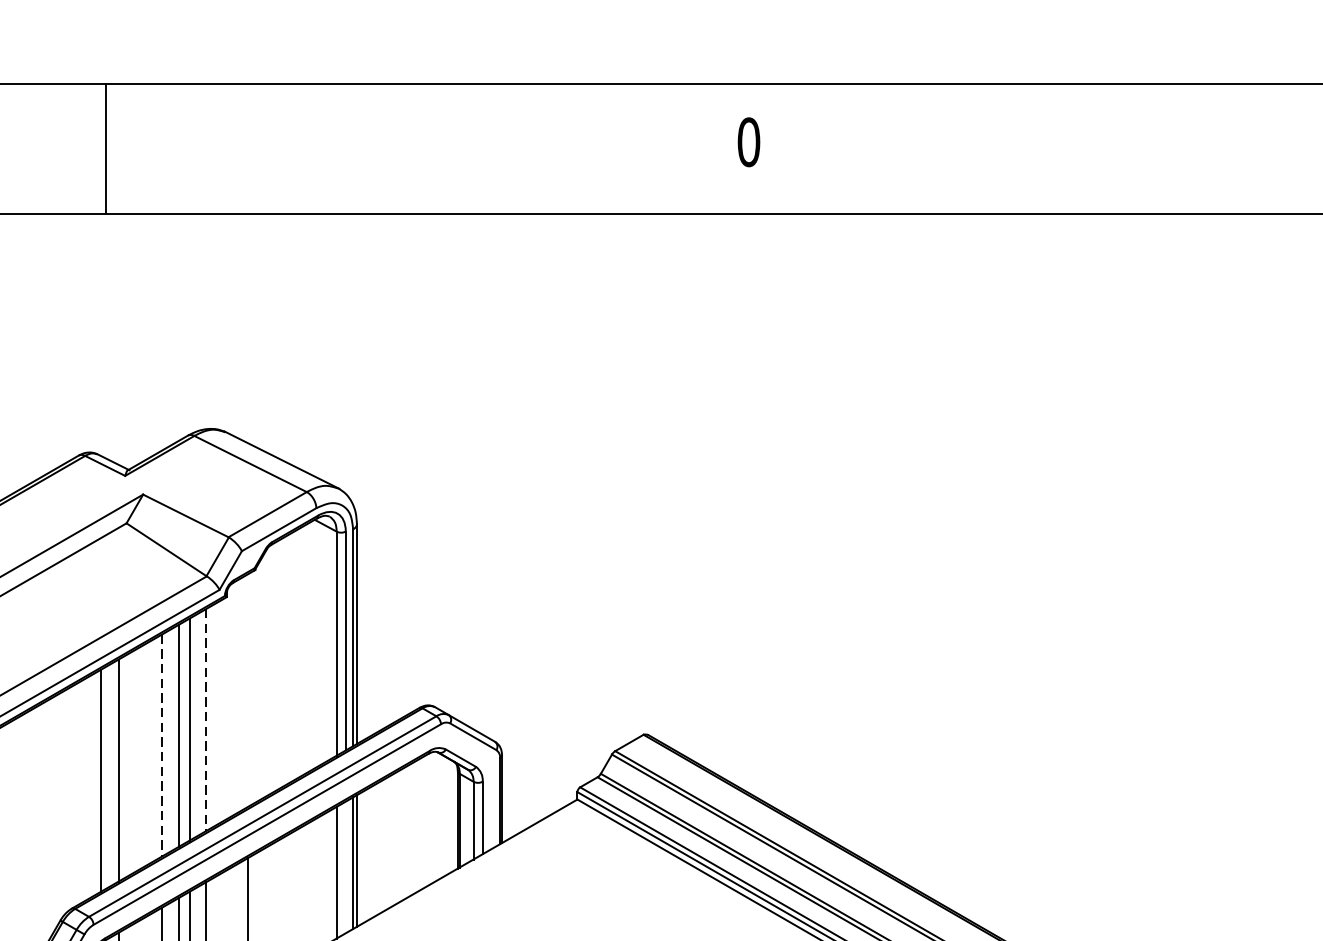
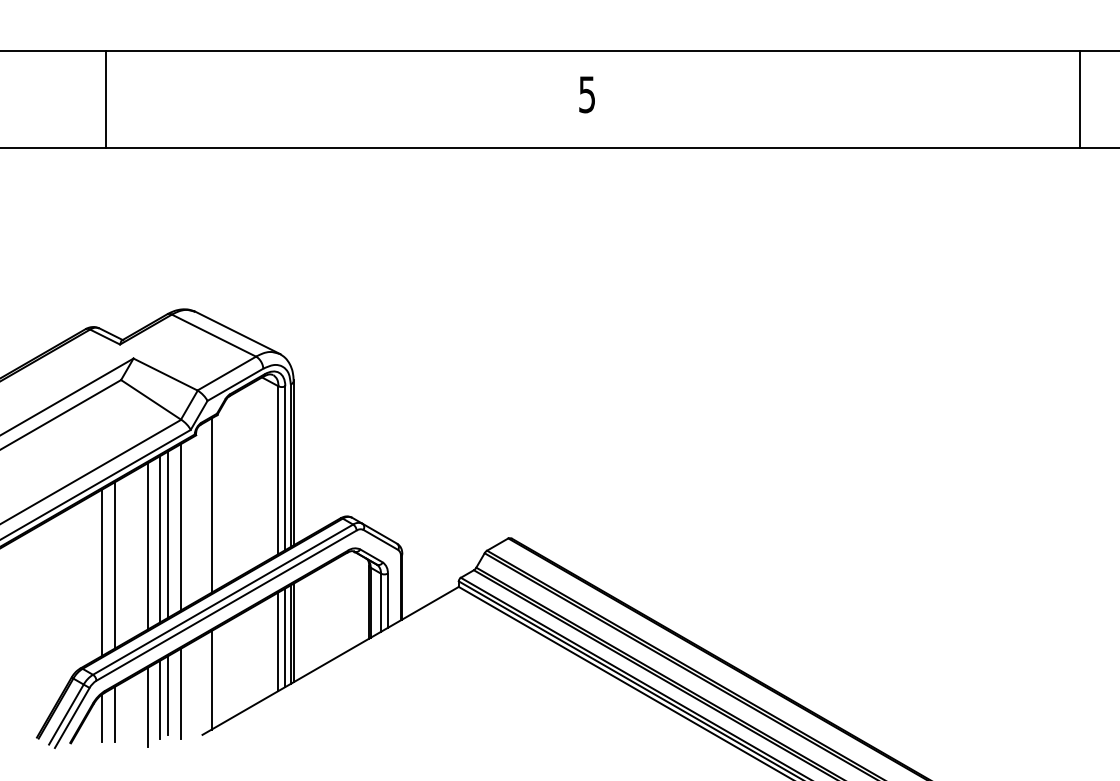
text: (749, 142) -> (587, 94), 0 -> 5
line: (247, 690) -> (211, 505), added
line: (205, 720) -> (180, 527), dashed -> solid
line: (161, 746) -> (147, 547), dashed -> solid
line: (346, 867) -> (285, 637), added

